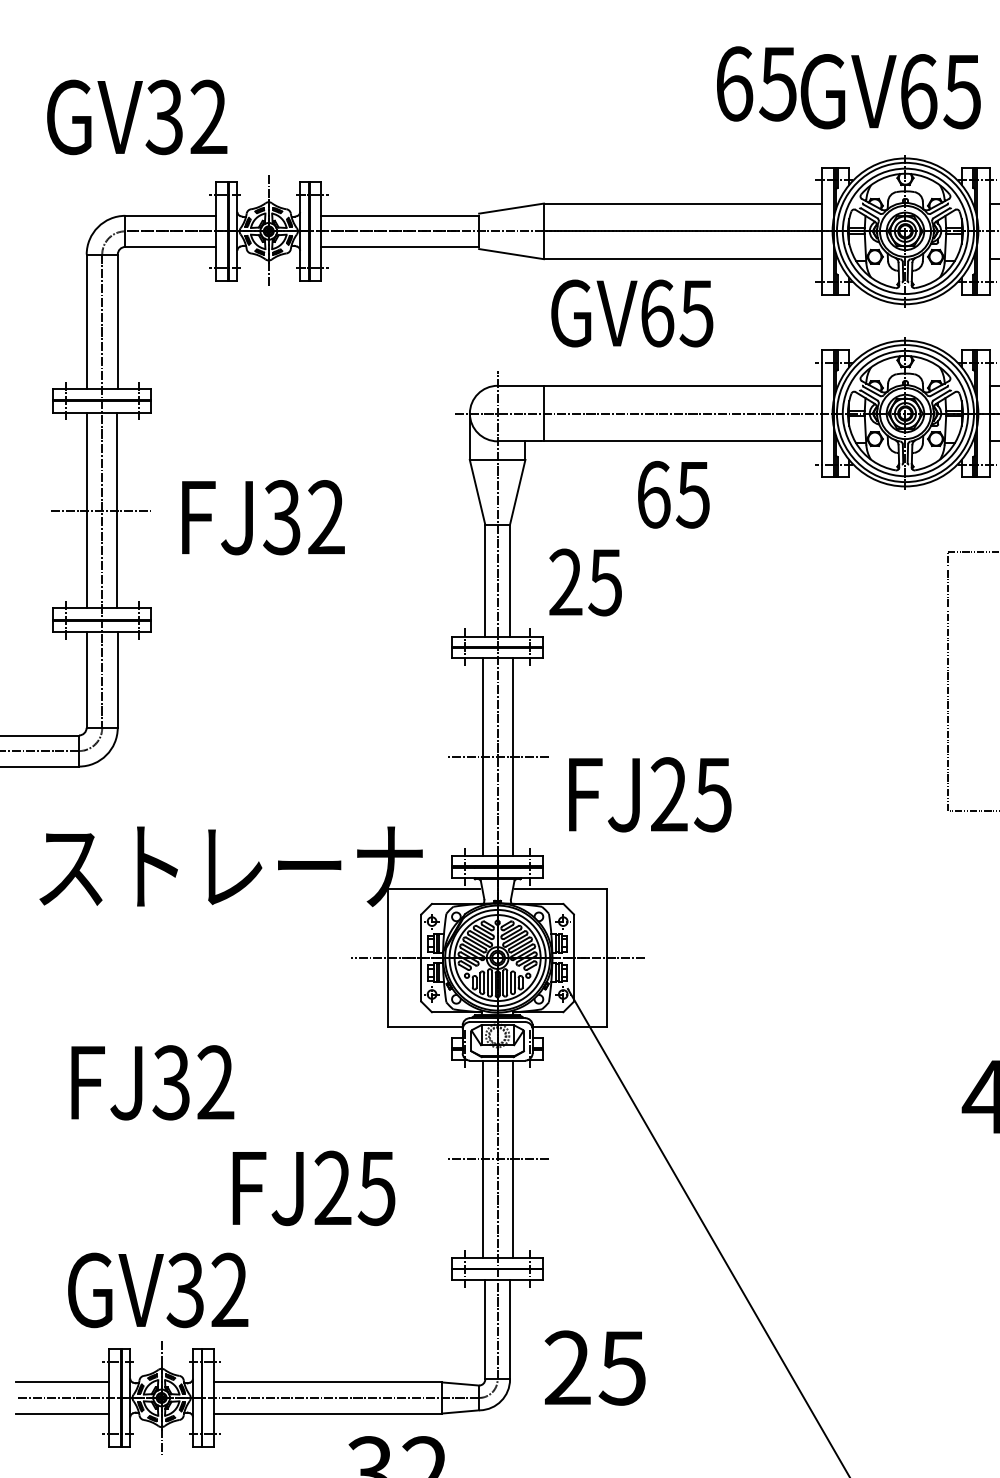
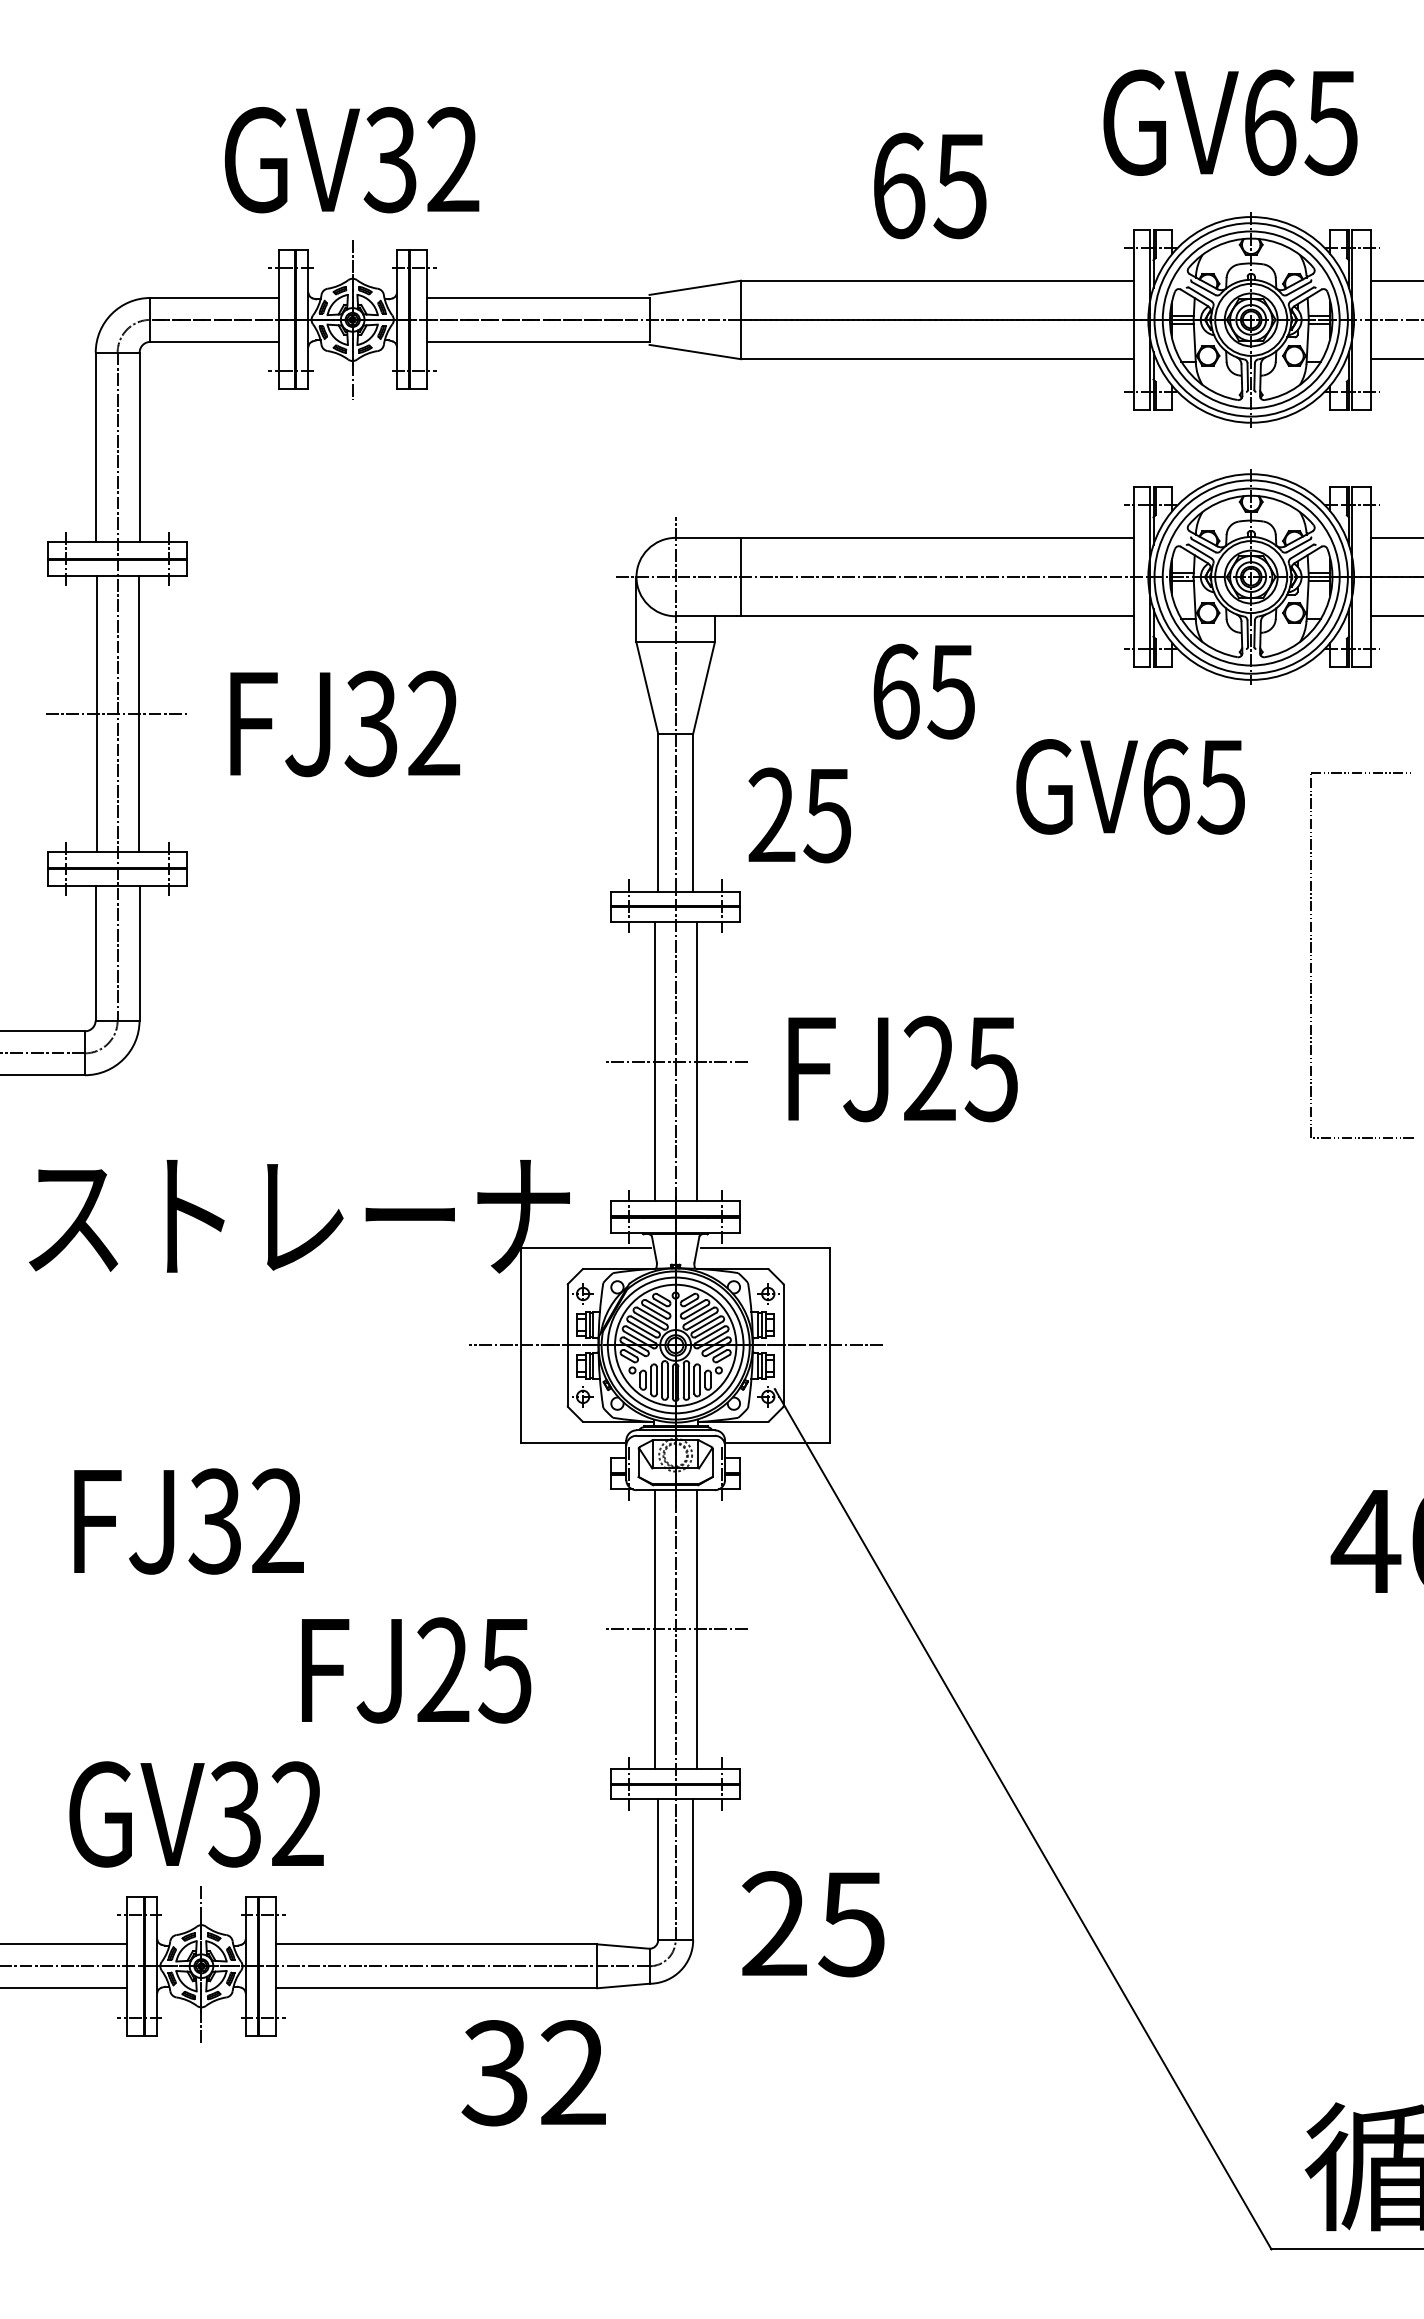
text: (756, 83) -> (930, 185), moved
text: (137, 117) -> (352, 160), moved
text: (632, 313) -> (1130, 786), moved
text: (649, 794) -> (902, 1068), moved

